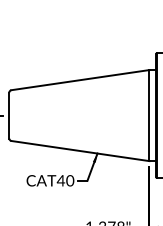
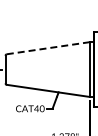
line: (80, 80) -> (48, 48), solid -> dashed

